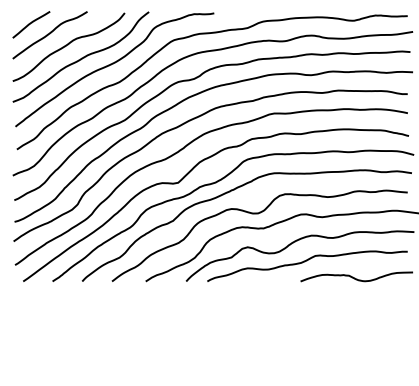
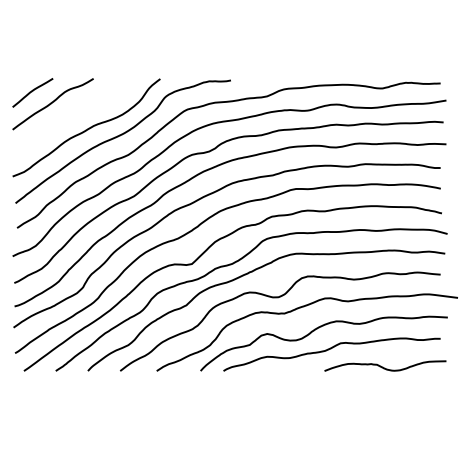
curve: (68, 45) -> (72, 115), removed

